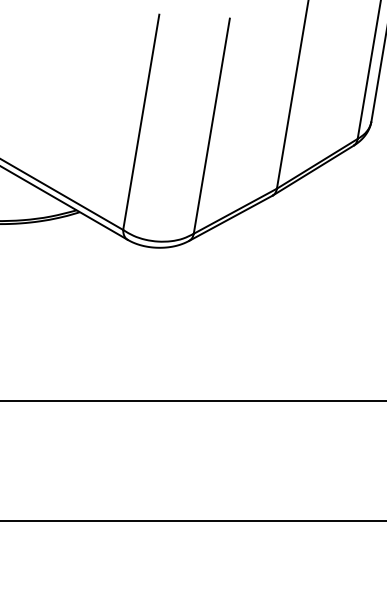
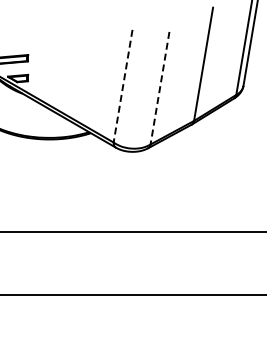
line: (142, 122) -> (123, 86), solid -> dashed
line: (210, 126) -> (159, 88), solid -> dashed

